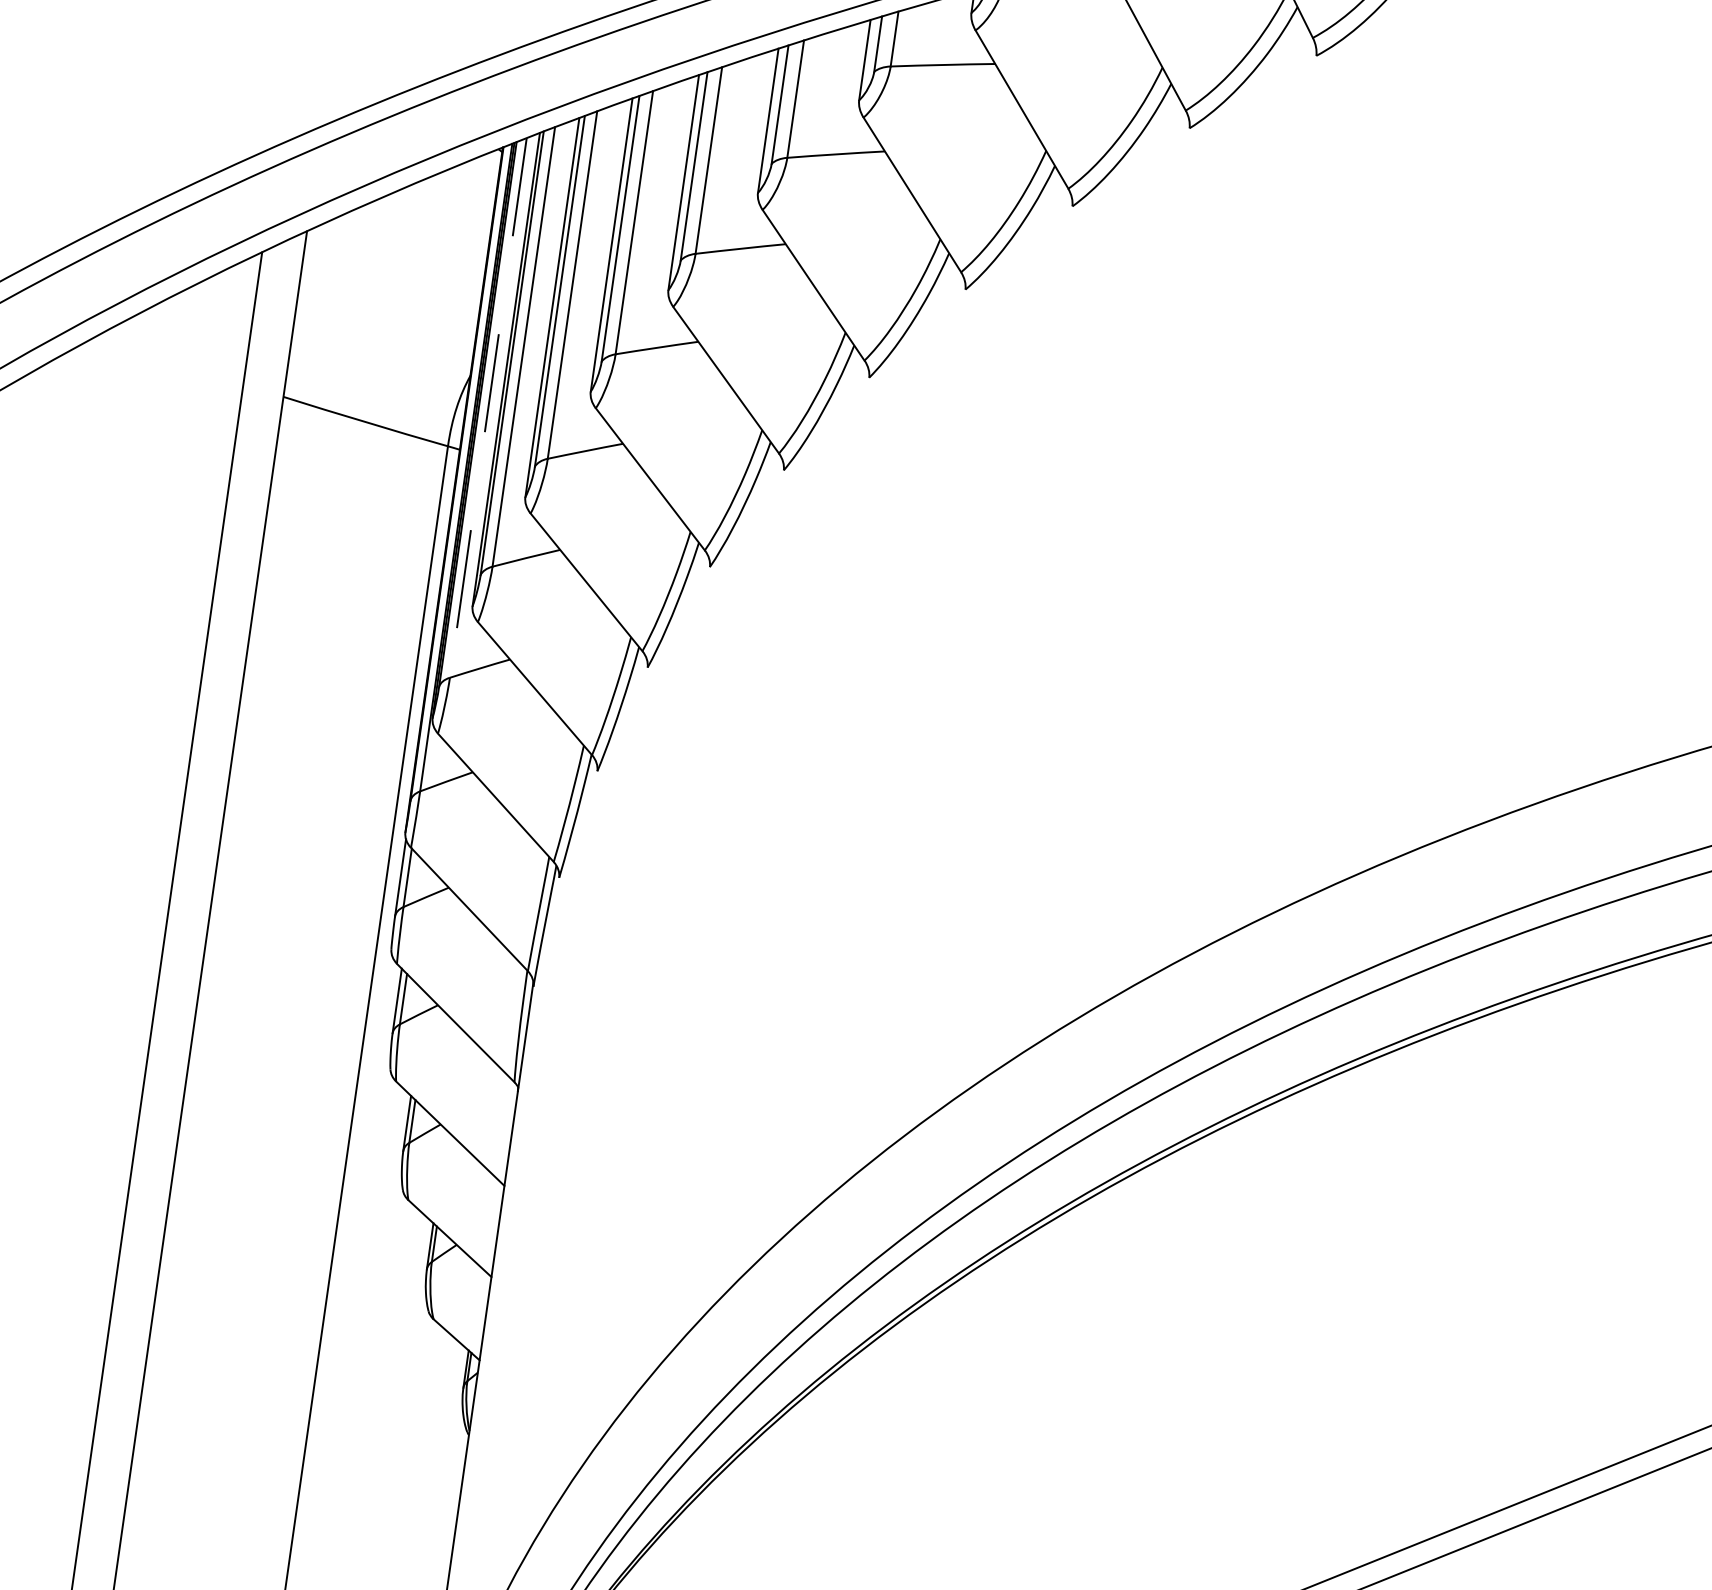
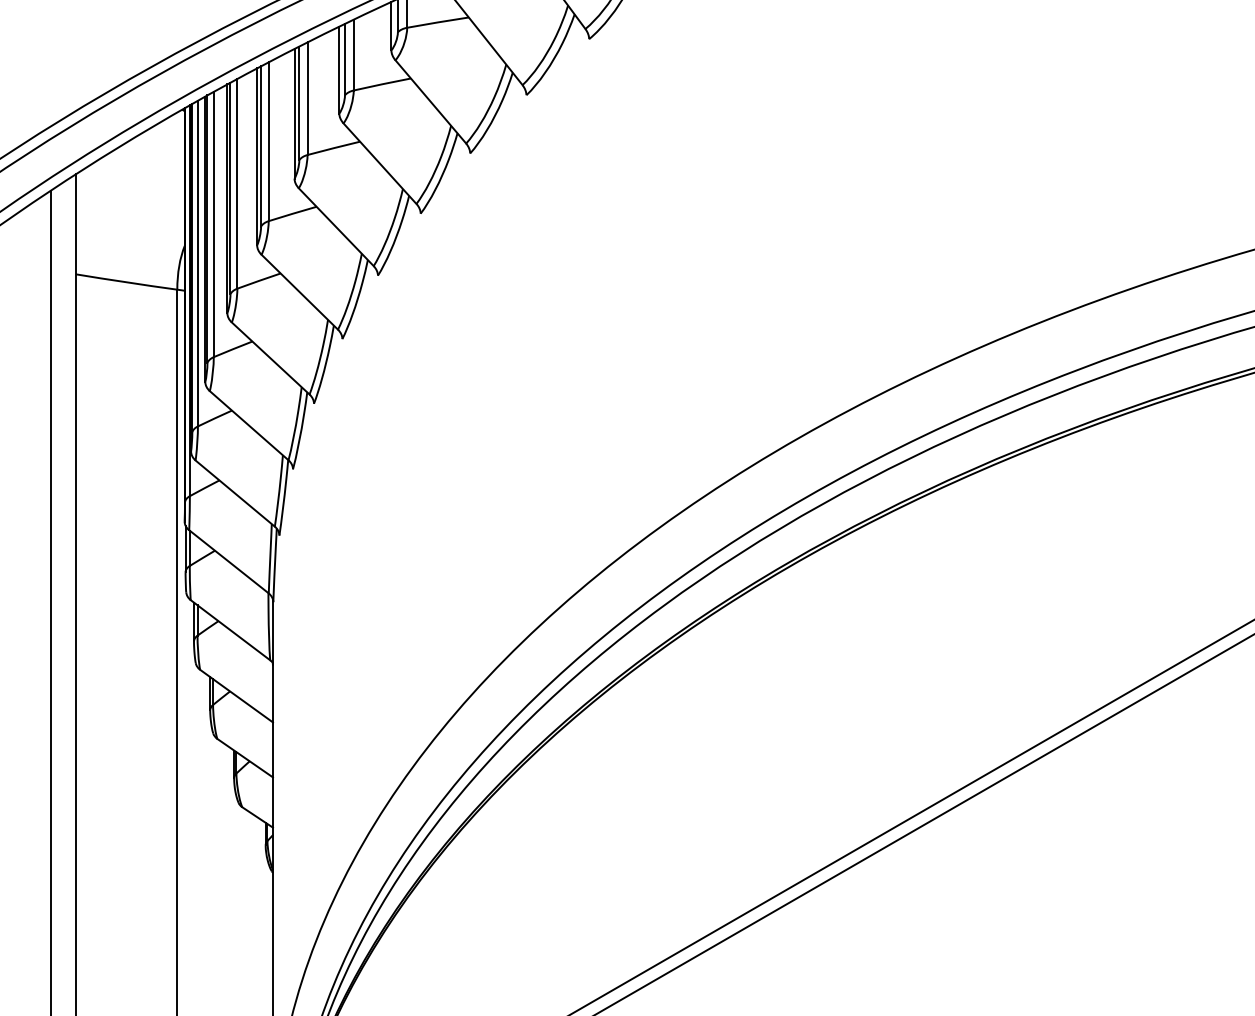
line: (487, 407) -> (197, 263), dashed -> solid

